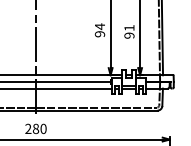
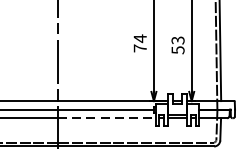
text: (129, 31) -> (178, 44), 91 -> 53
text: (99, 34) -> (139, 48), 94 -> 74
line: (74, 88) -> (107, 118), solid -> dashed

